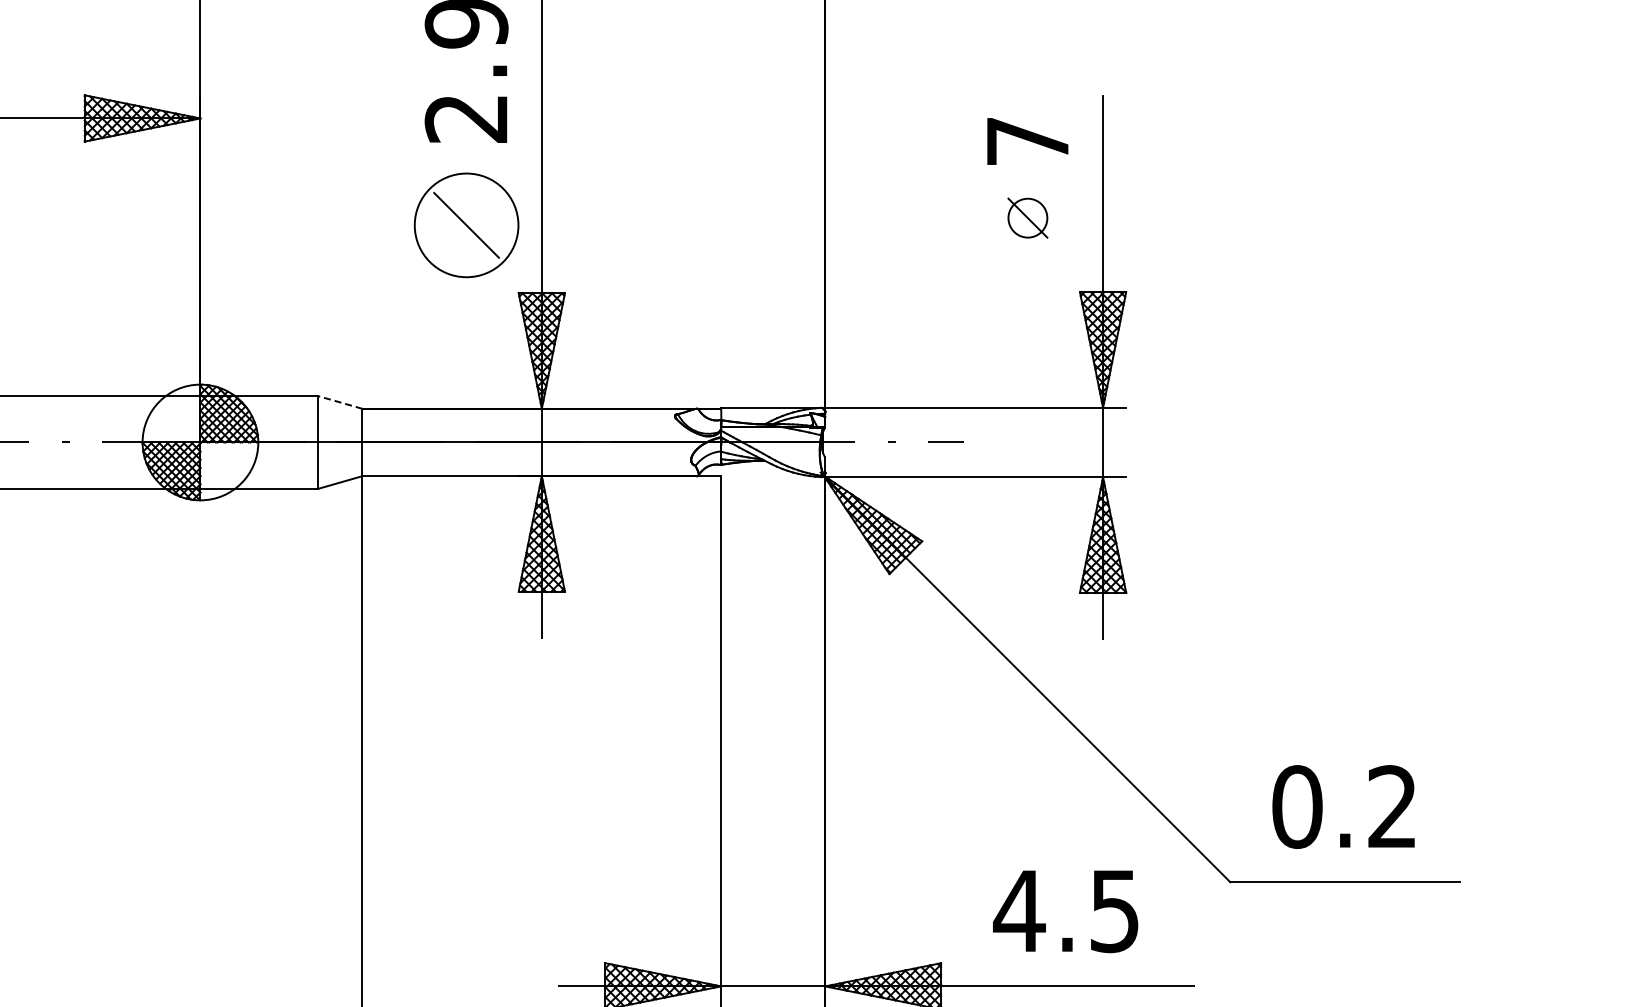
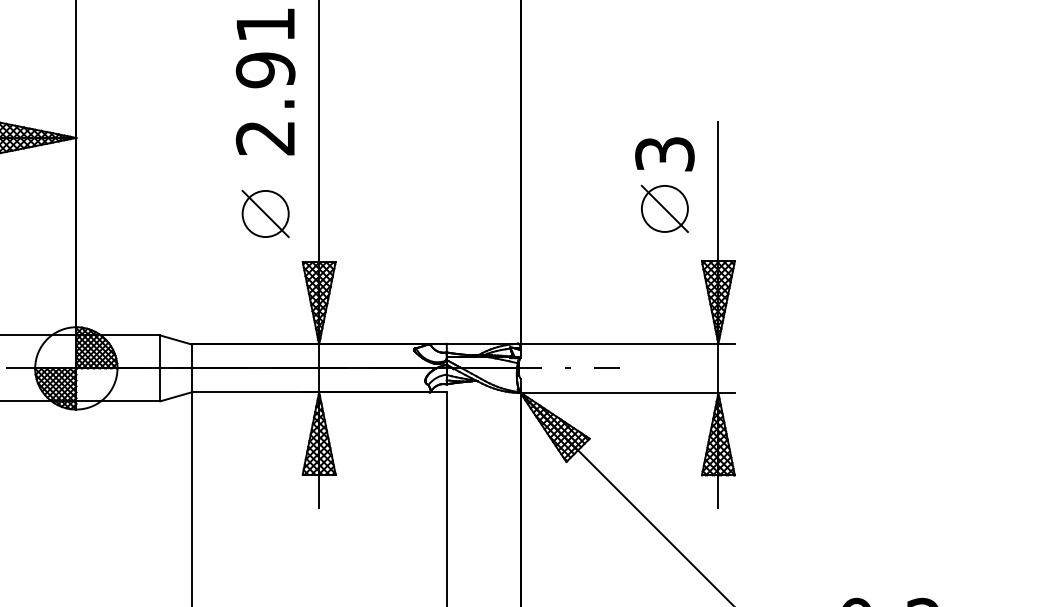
text: (1027, 141) -> (664, 154), 7 -> 3
part: (1027, 217) -> (664, 208), size x1.67
circle: (466, 225) -> (265, 214), size x0.62
line: (340, 402) -> (175, 339), dashed -> solid

